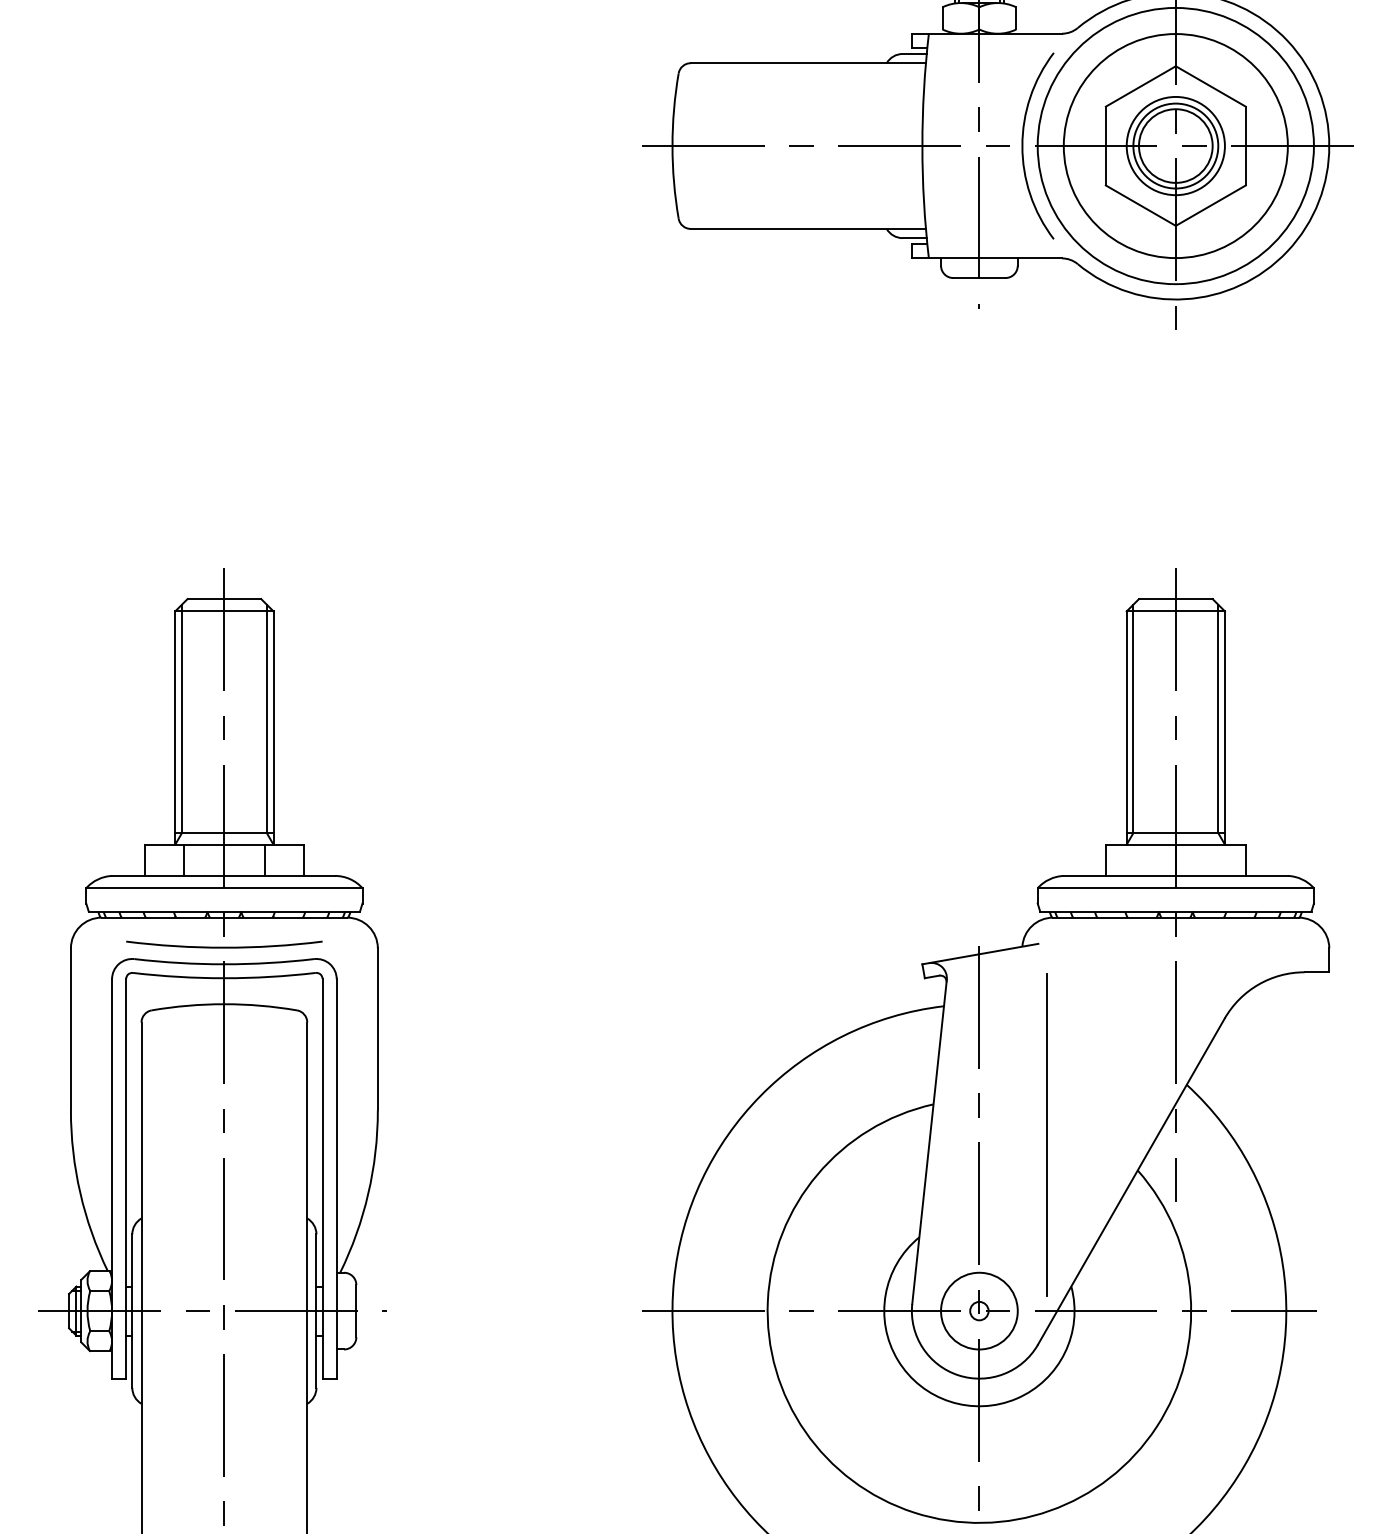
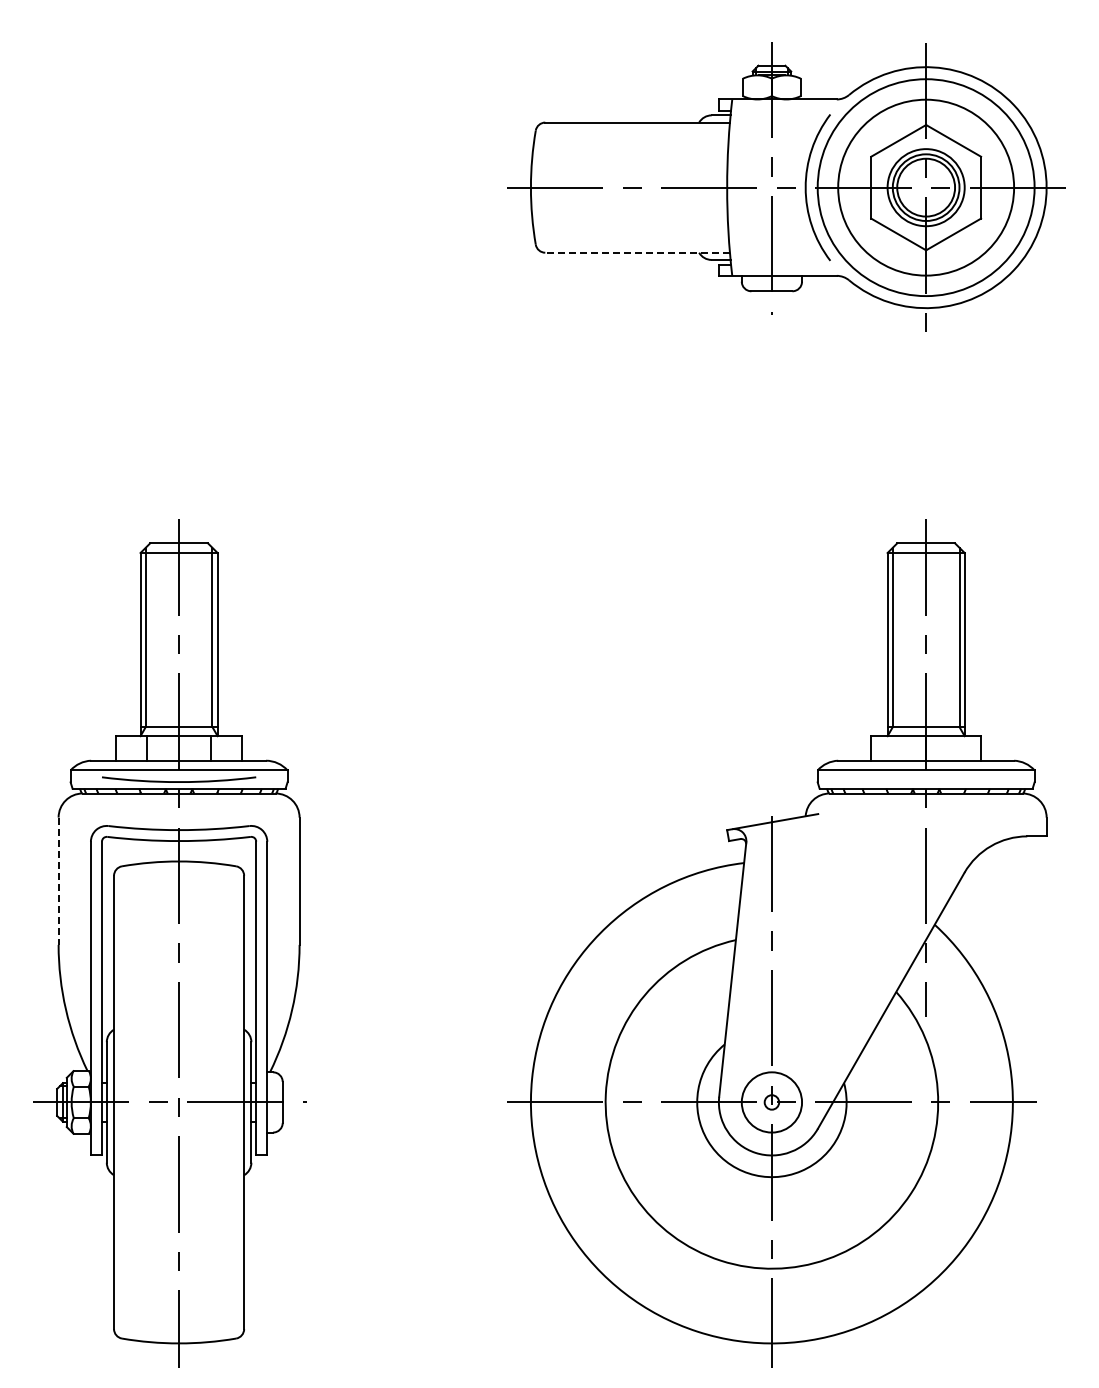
line: (808, 228) -> (637, 252), solid -> dashed
arc: (224, 946) -> (179, 781), moved
line: (70, 1029) -> (58, 881), solid -> dashed
line: (1046, 1134) -> (824, 963), removed

